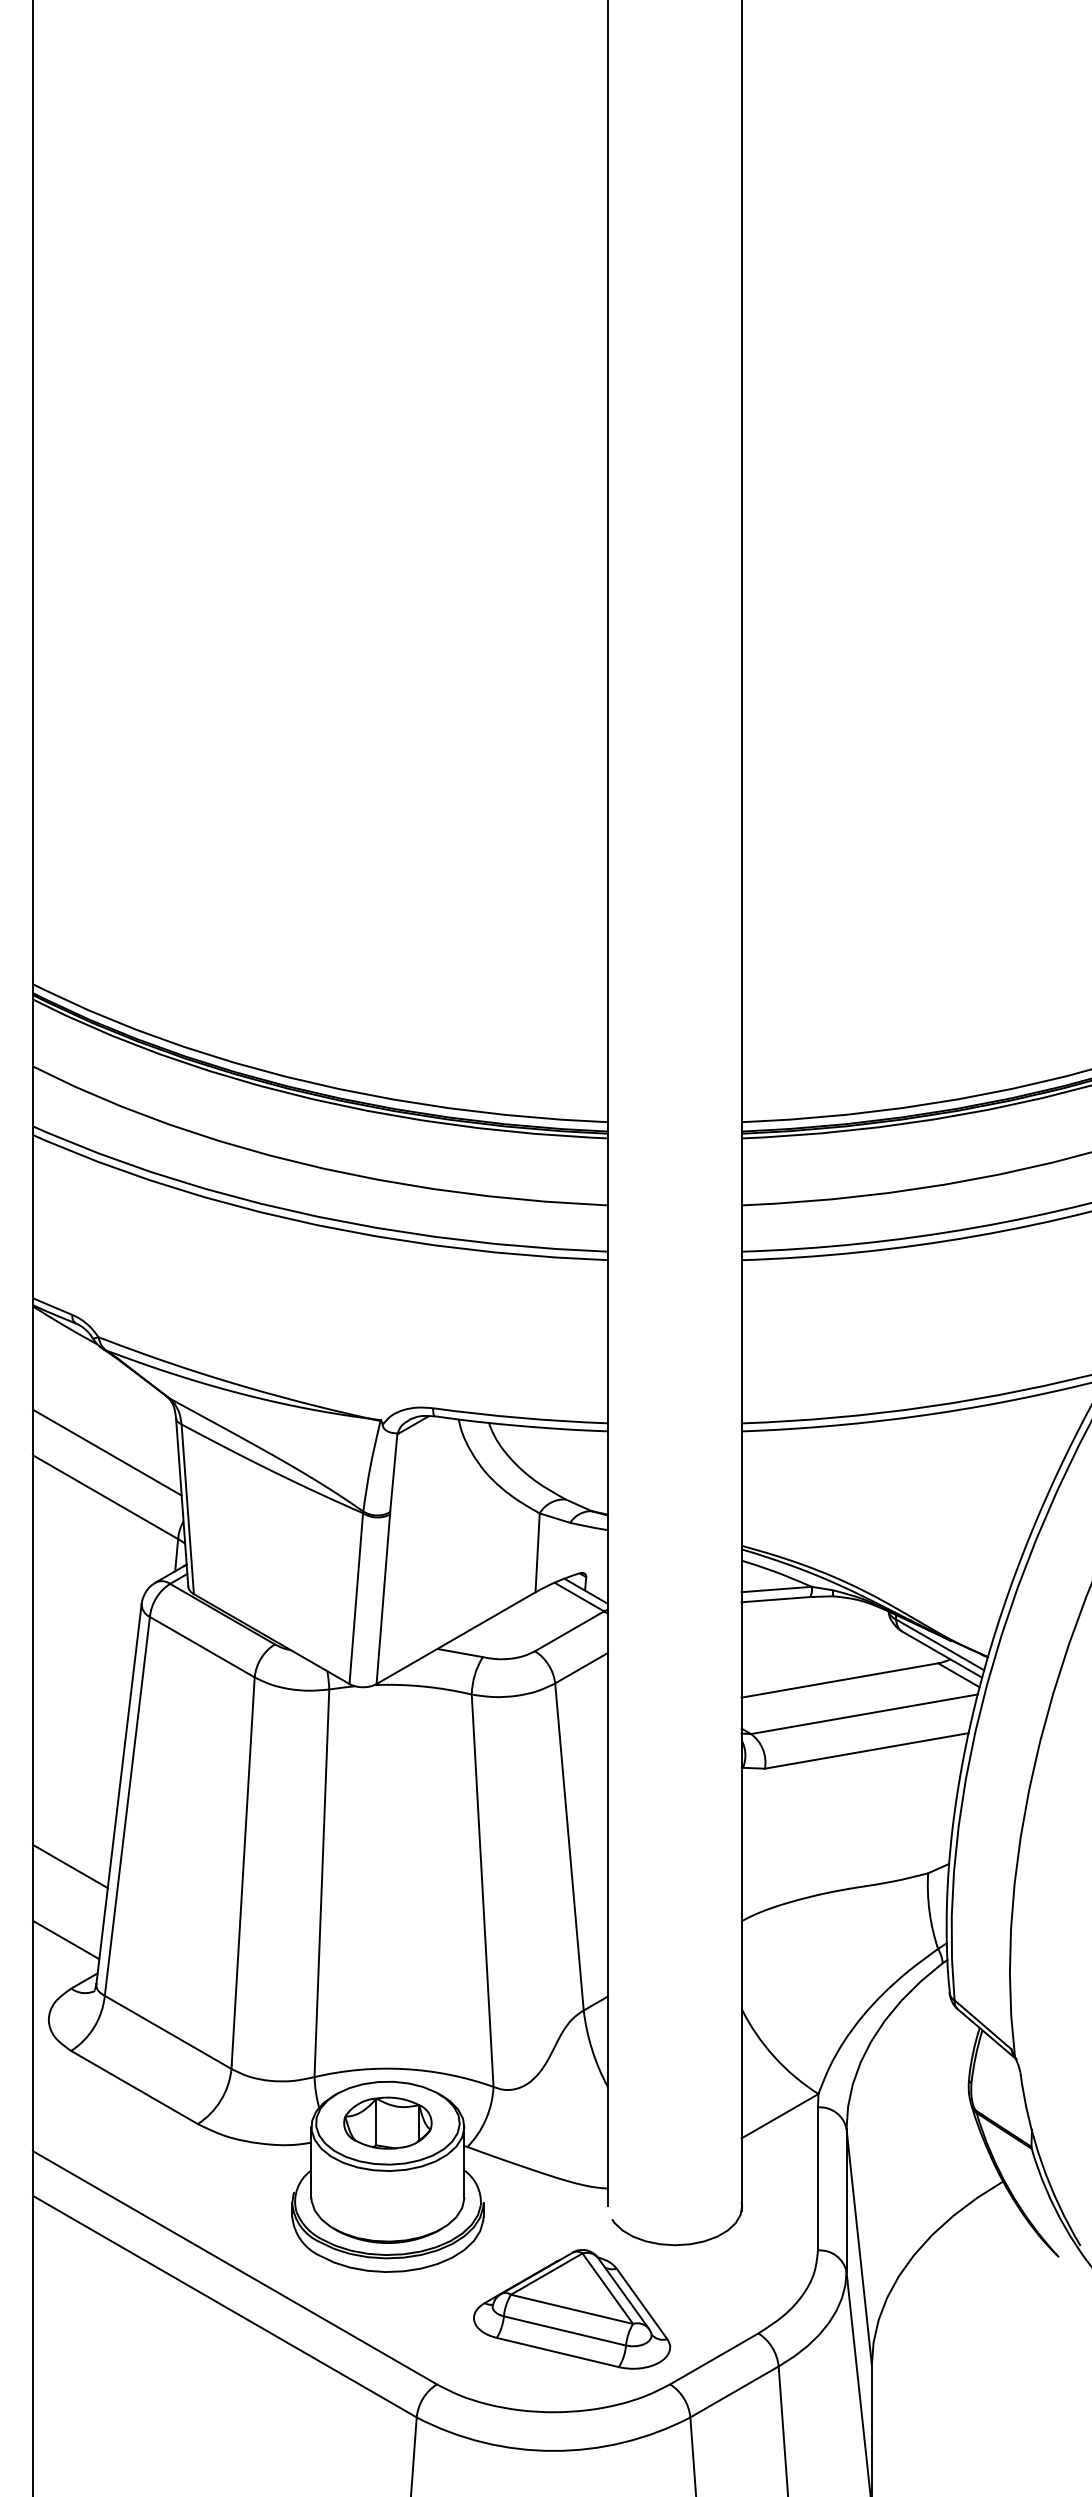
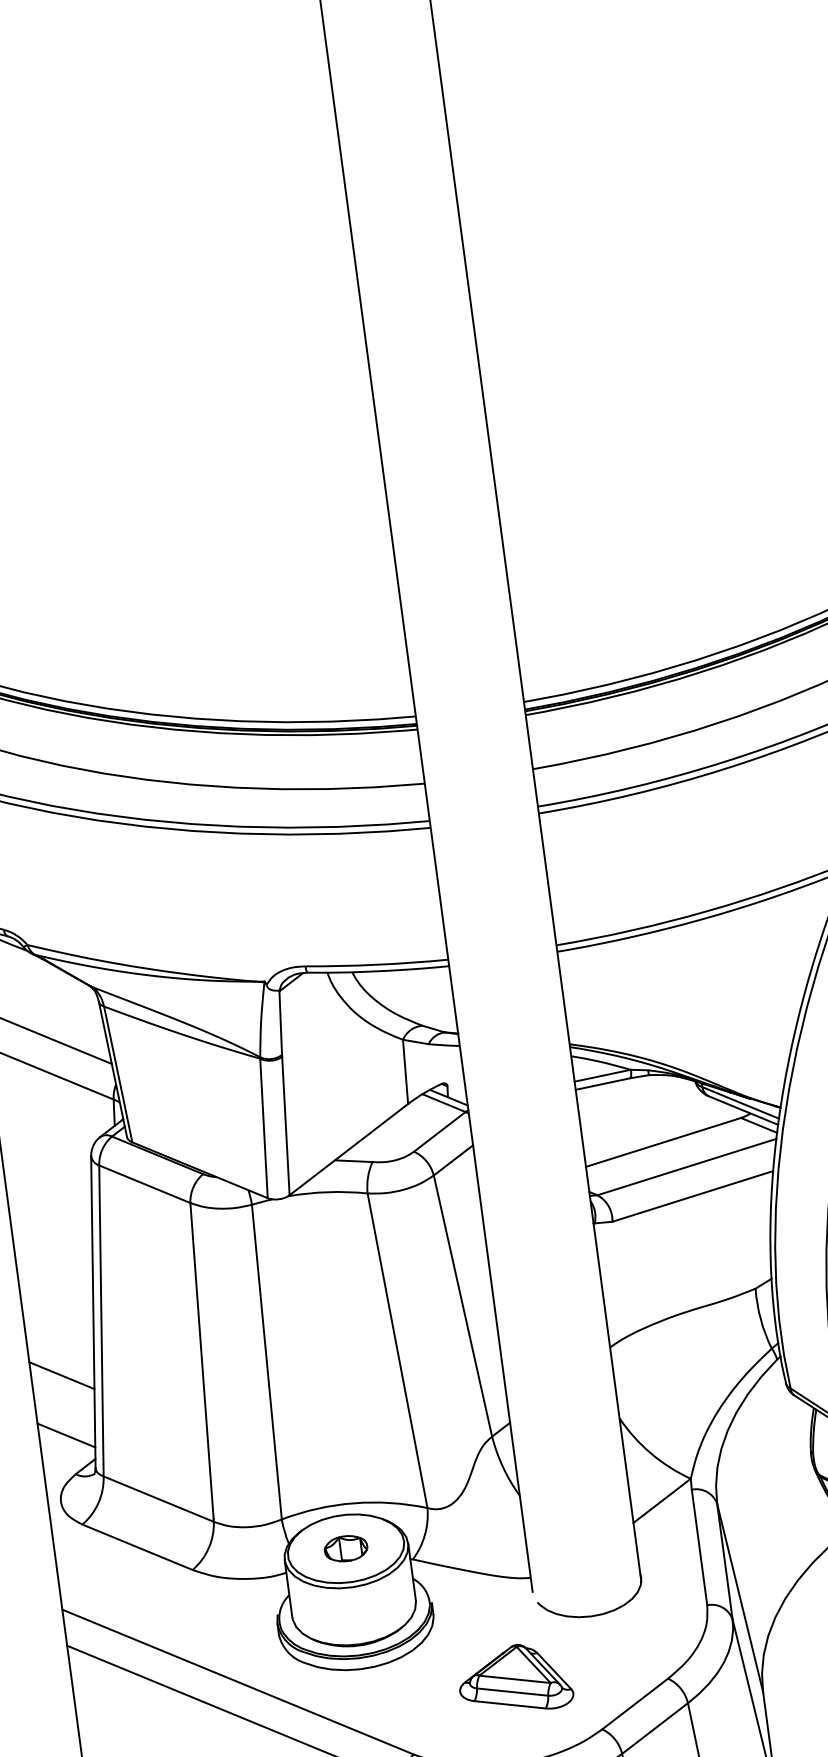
part: (387, 2122) -> (345, 1548), size x0.6
part: (572, 2309) -> (515, 1679), size x0.7

